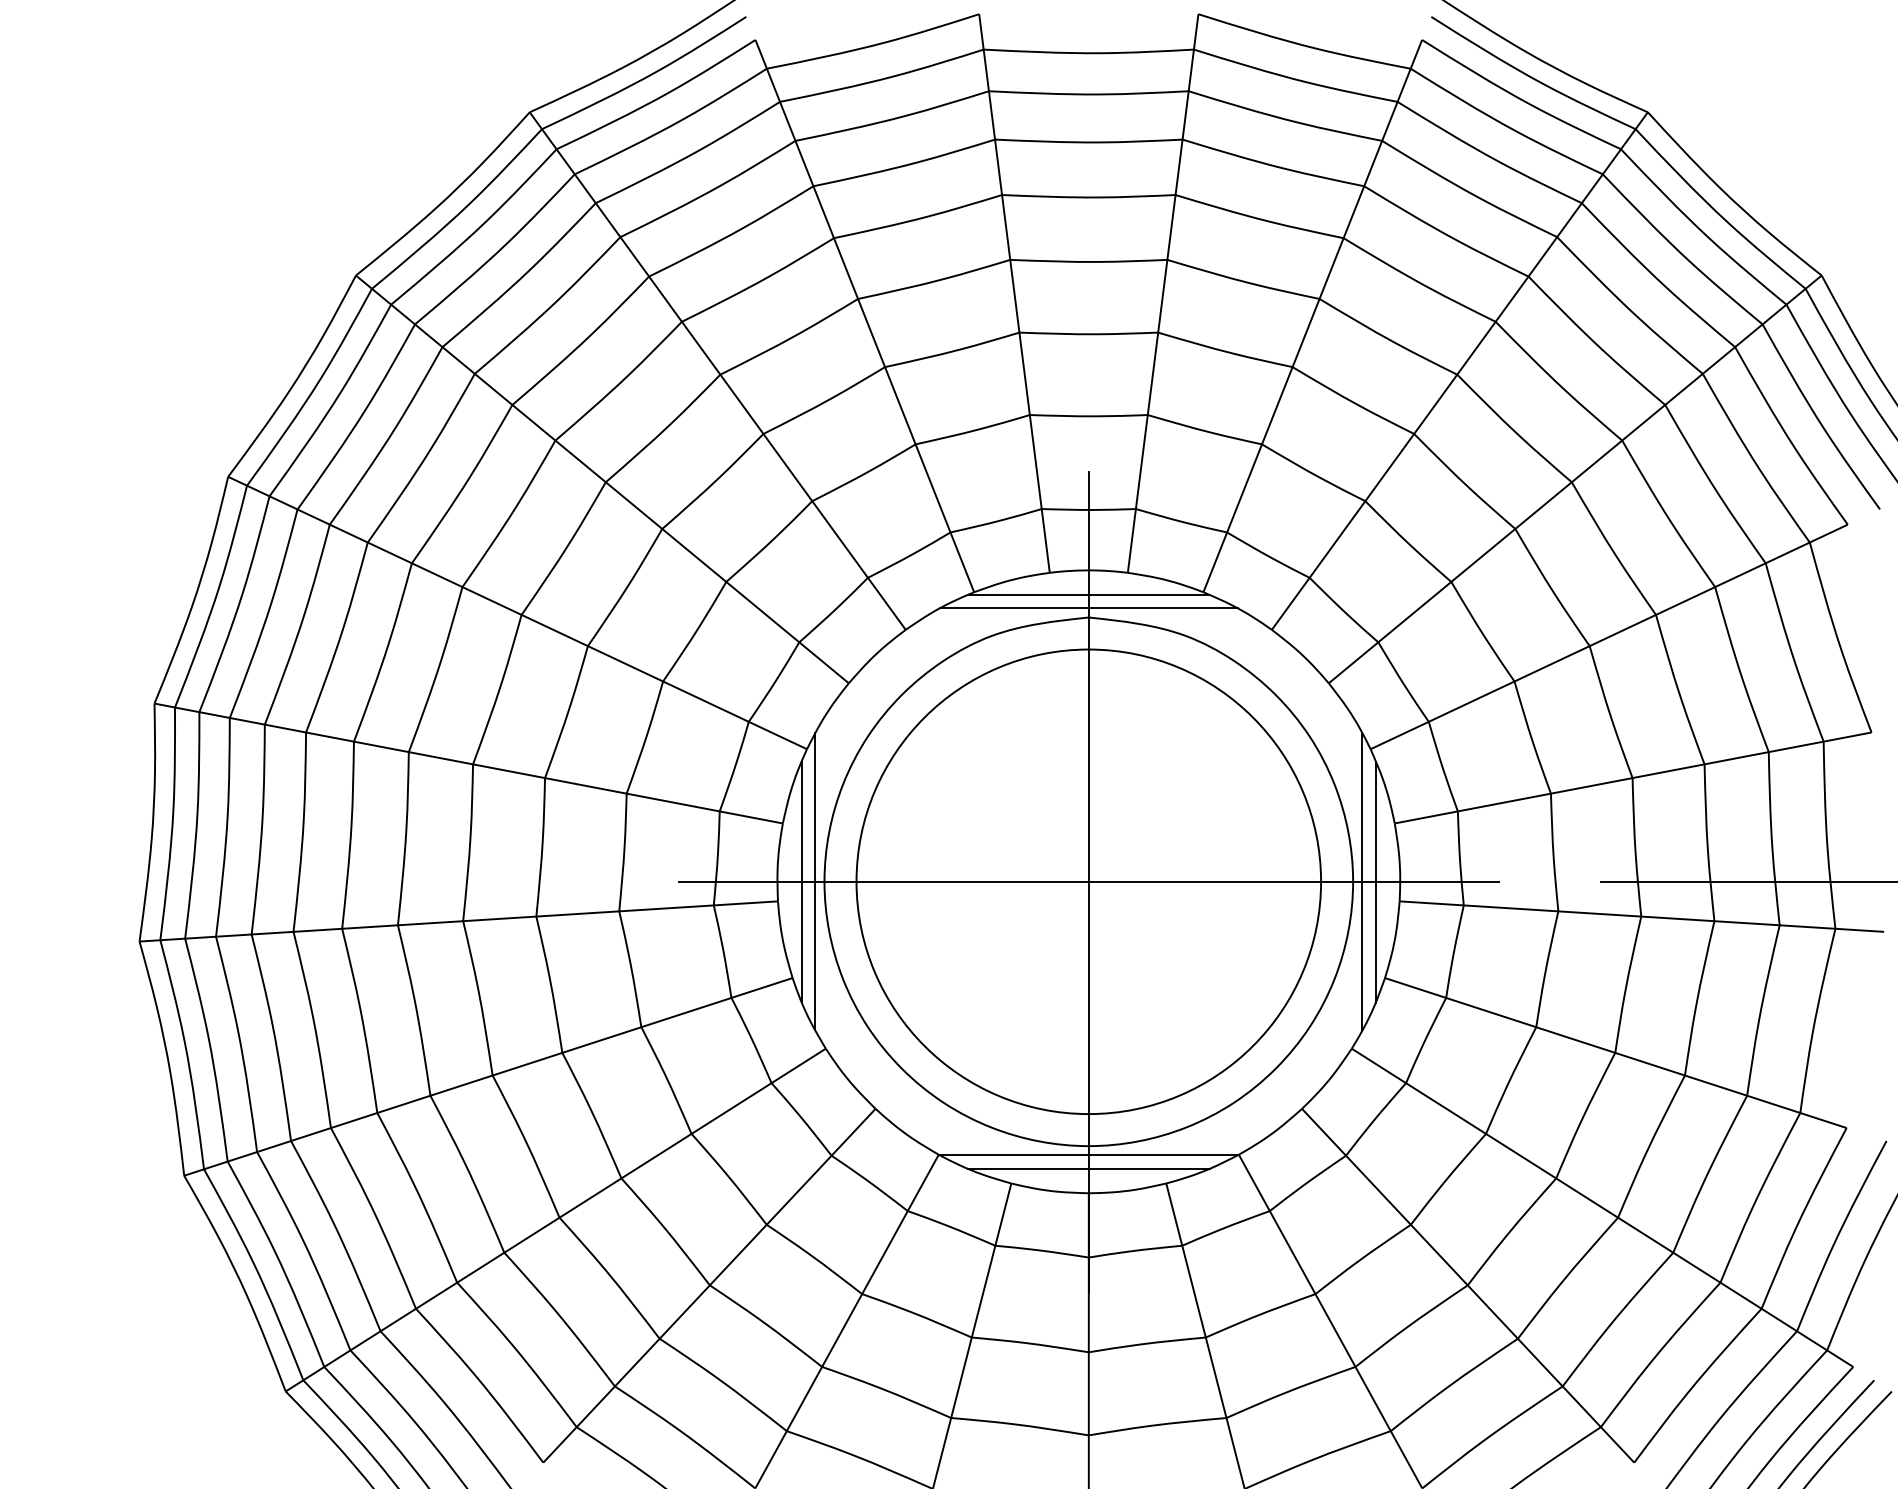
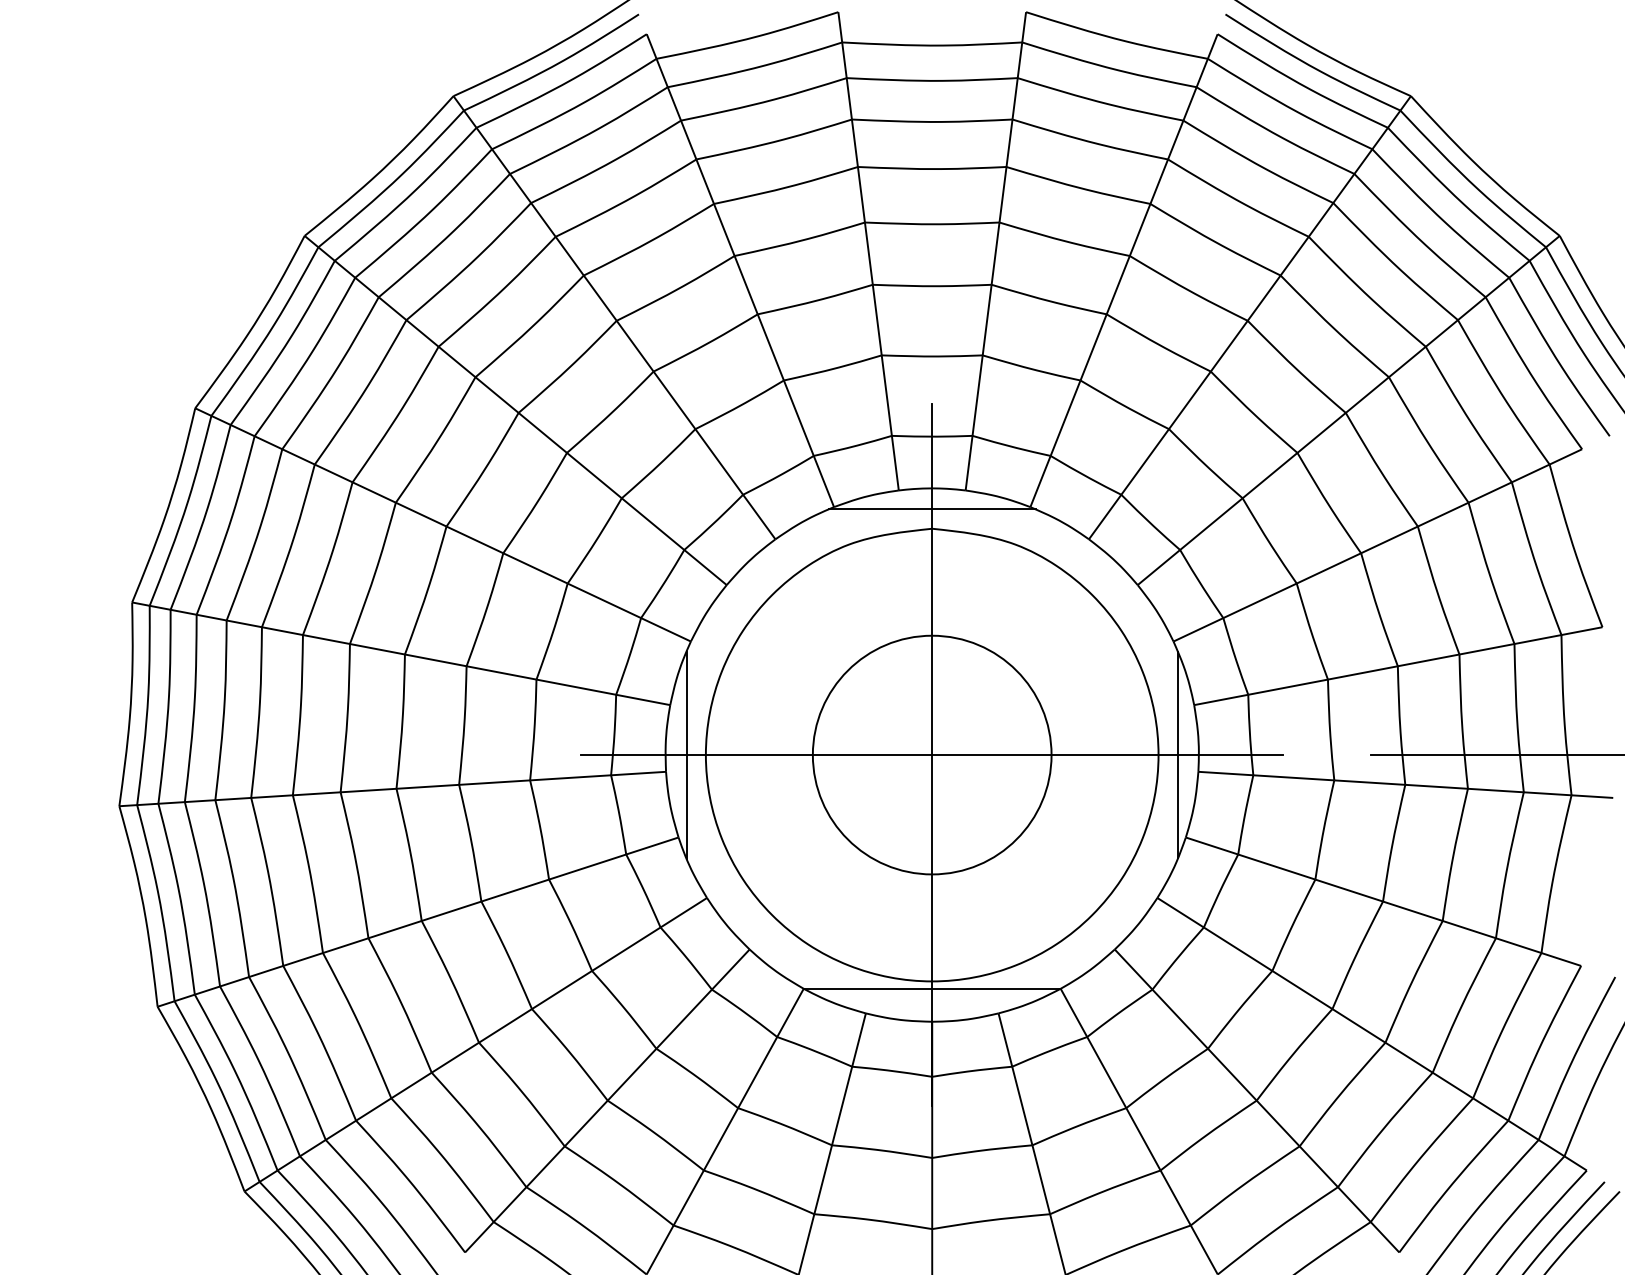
line: (1088, 608) -> (931, 521), removed
line: (815, 881) -> (698, 754), removed
circle: (1088, 881) -> (931, 754), size x0.6
line: (1362, 881) -> (1166, 754), removed
line: (1089, 1168) -> (932, 1000), removed

